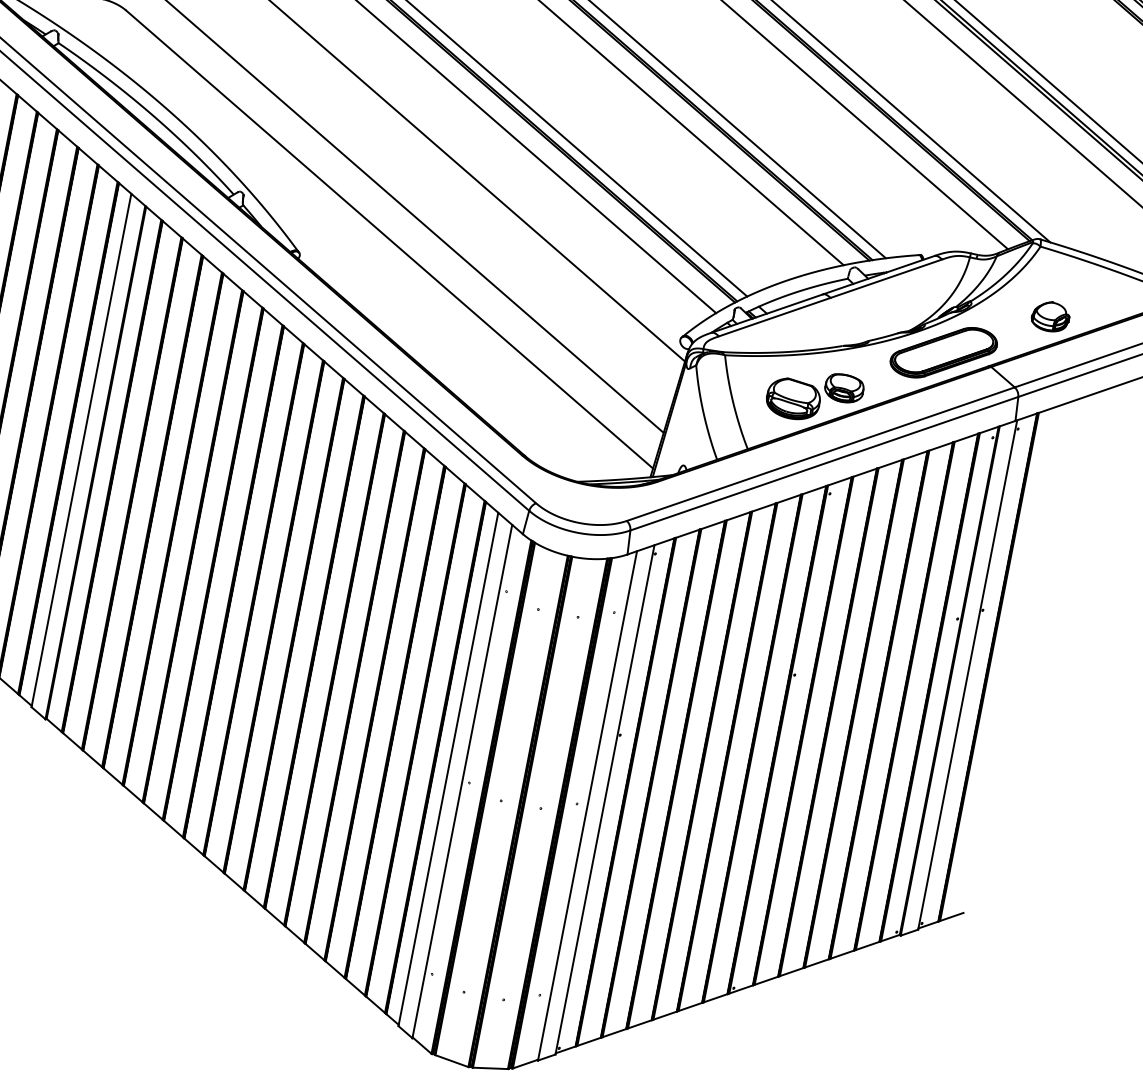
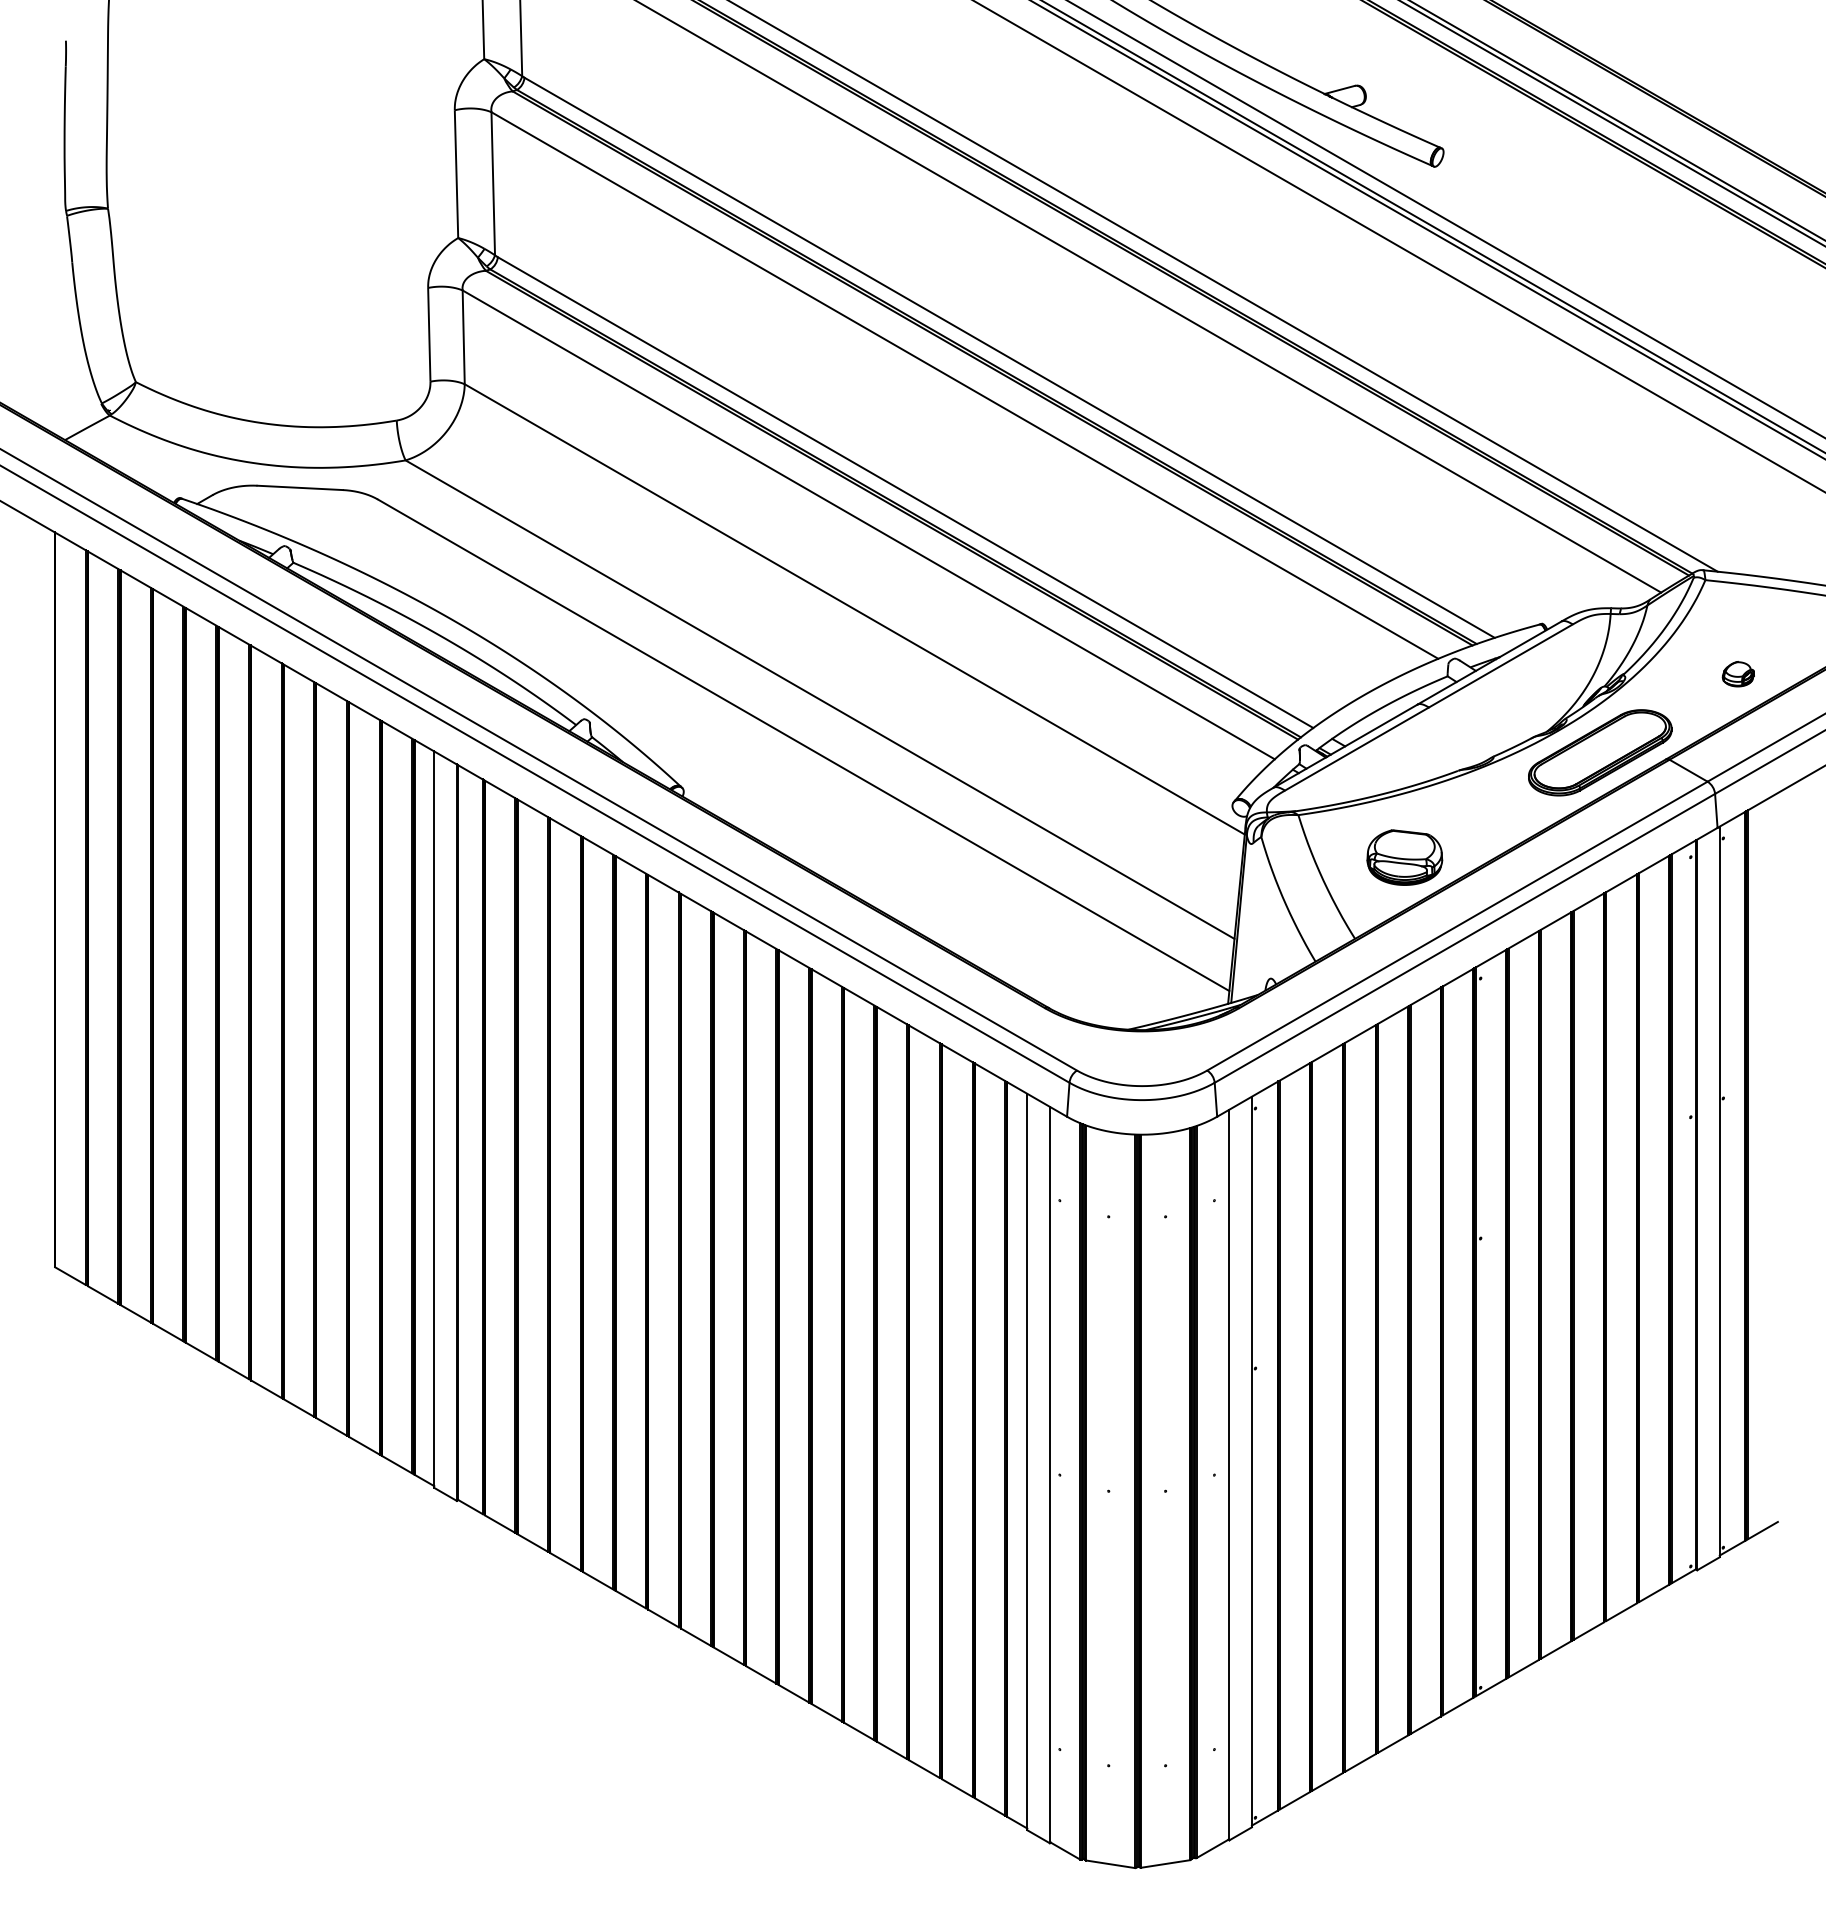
part: (1050, 316) -> (1738, 673), size x0.6
part: (844, 388) -> (1472, 829), removed

